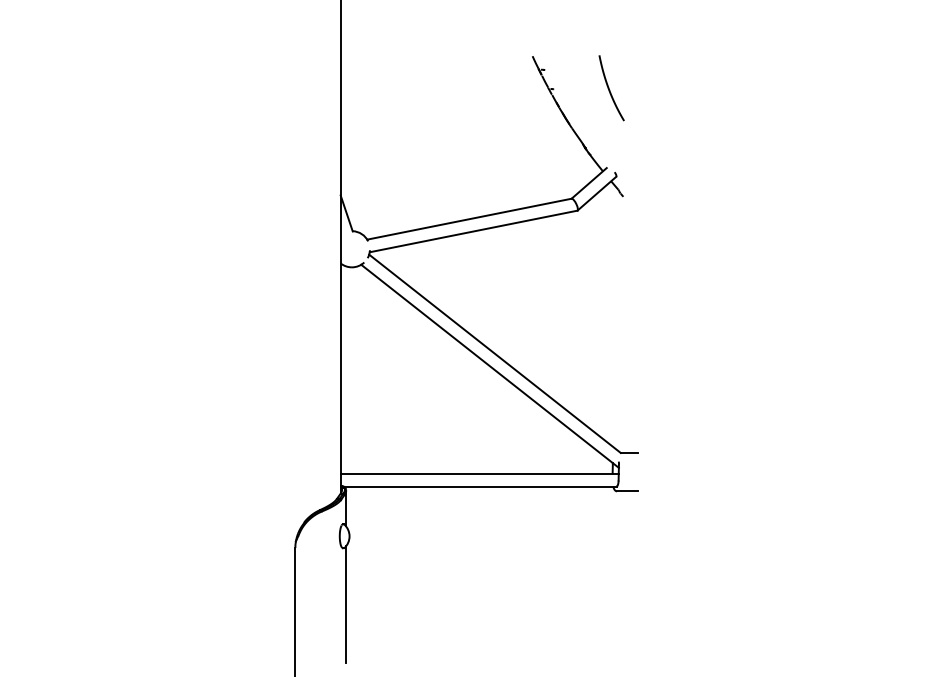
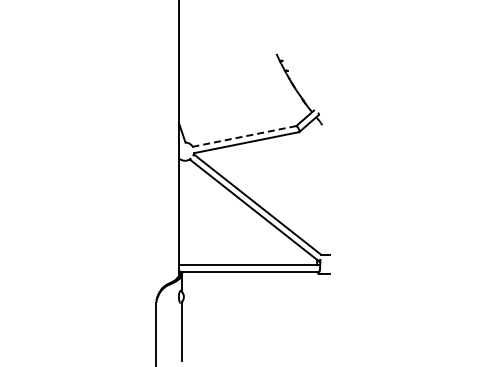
curve: (609, 86) -> (315, 69), removed
line: (469, 219) -> (244, 136), solid -> dashed

